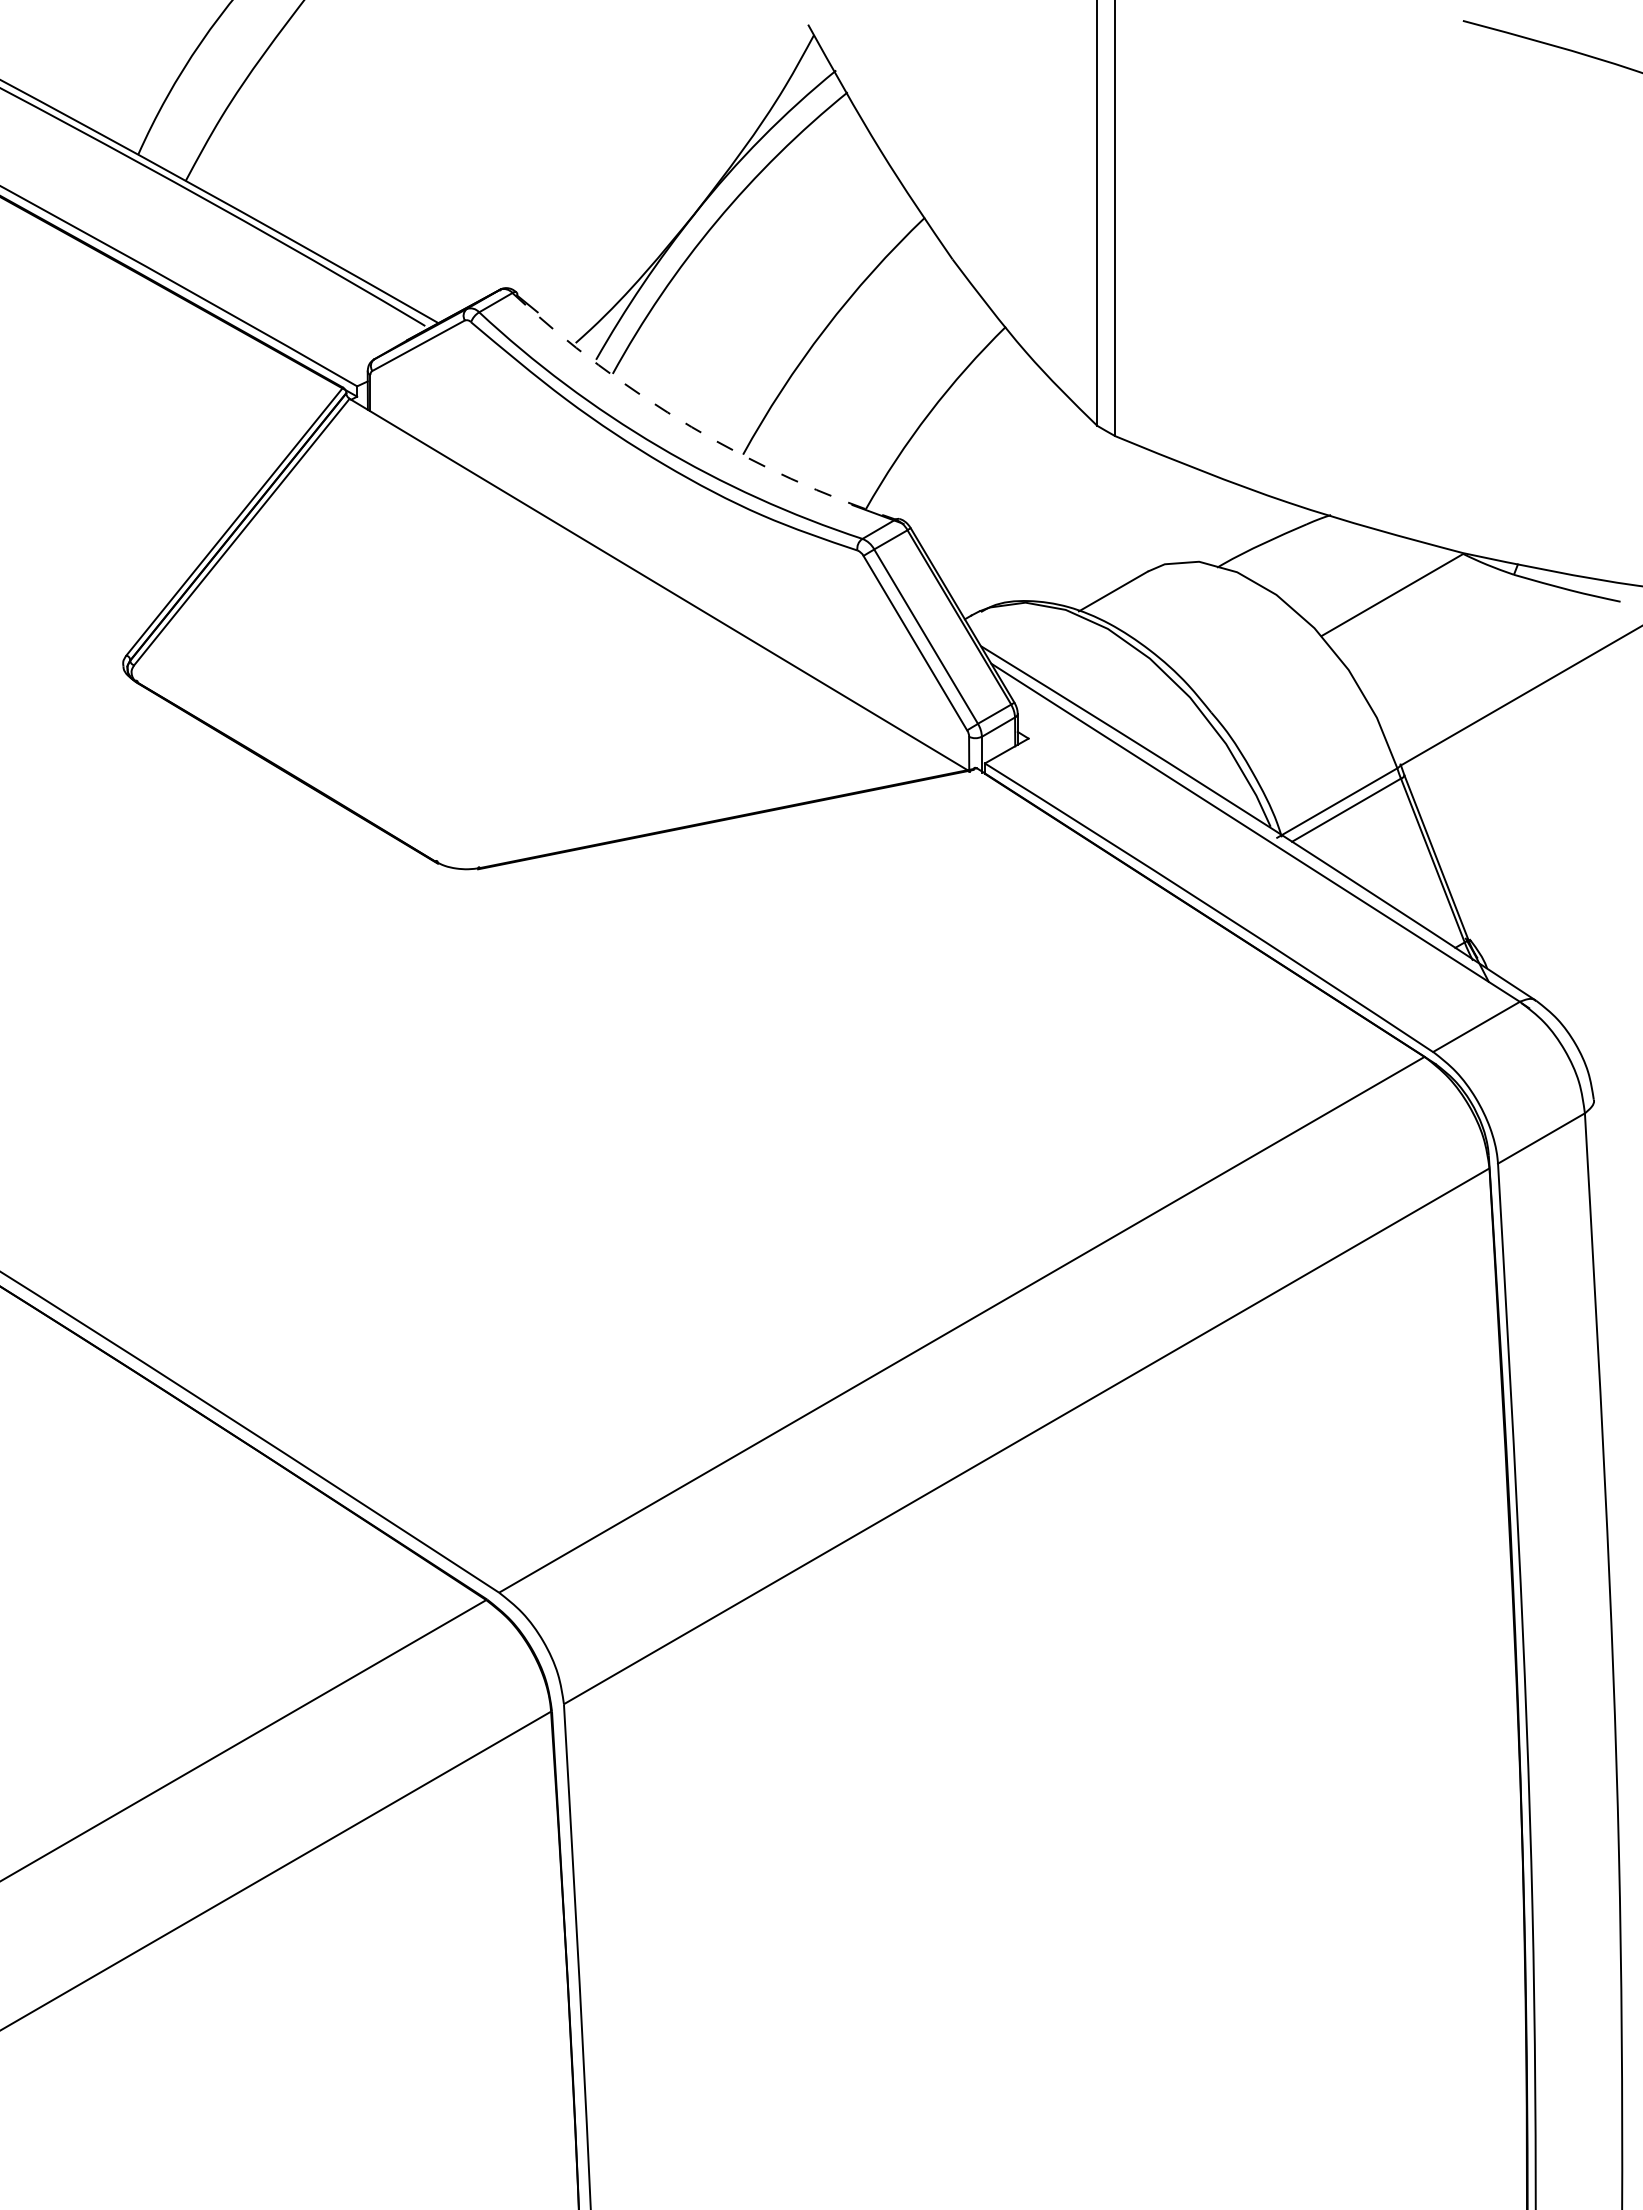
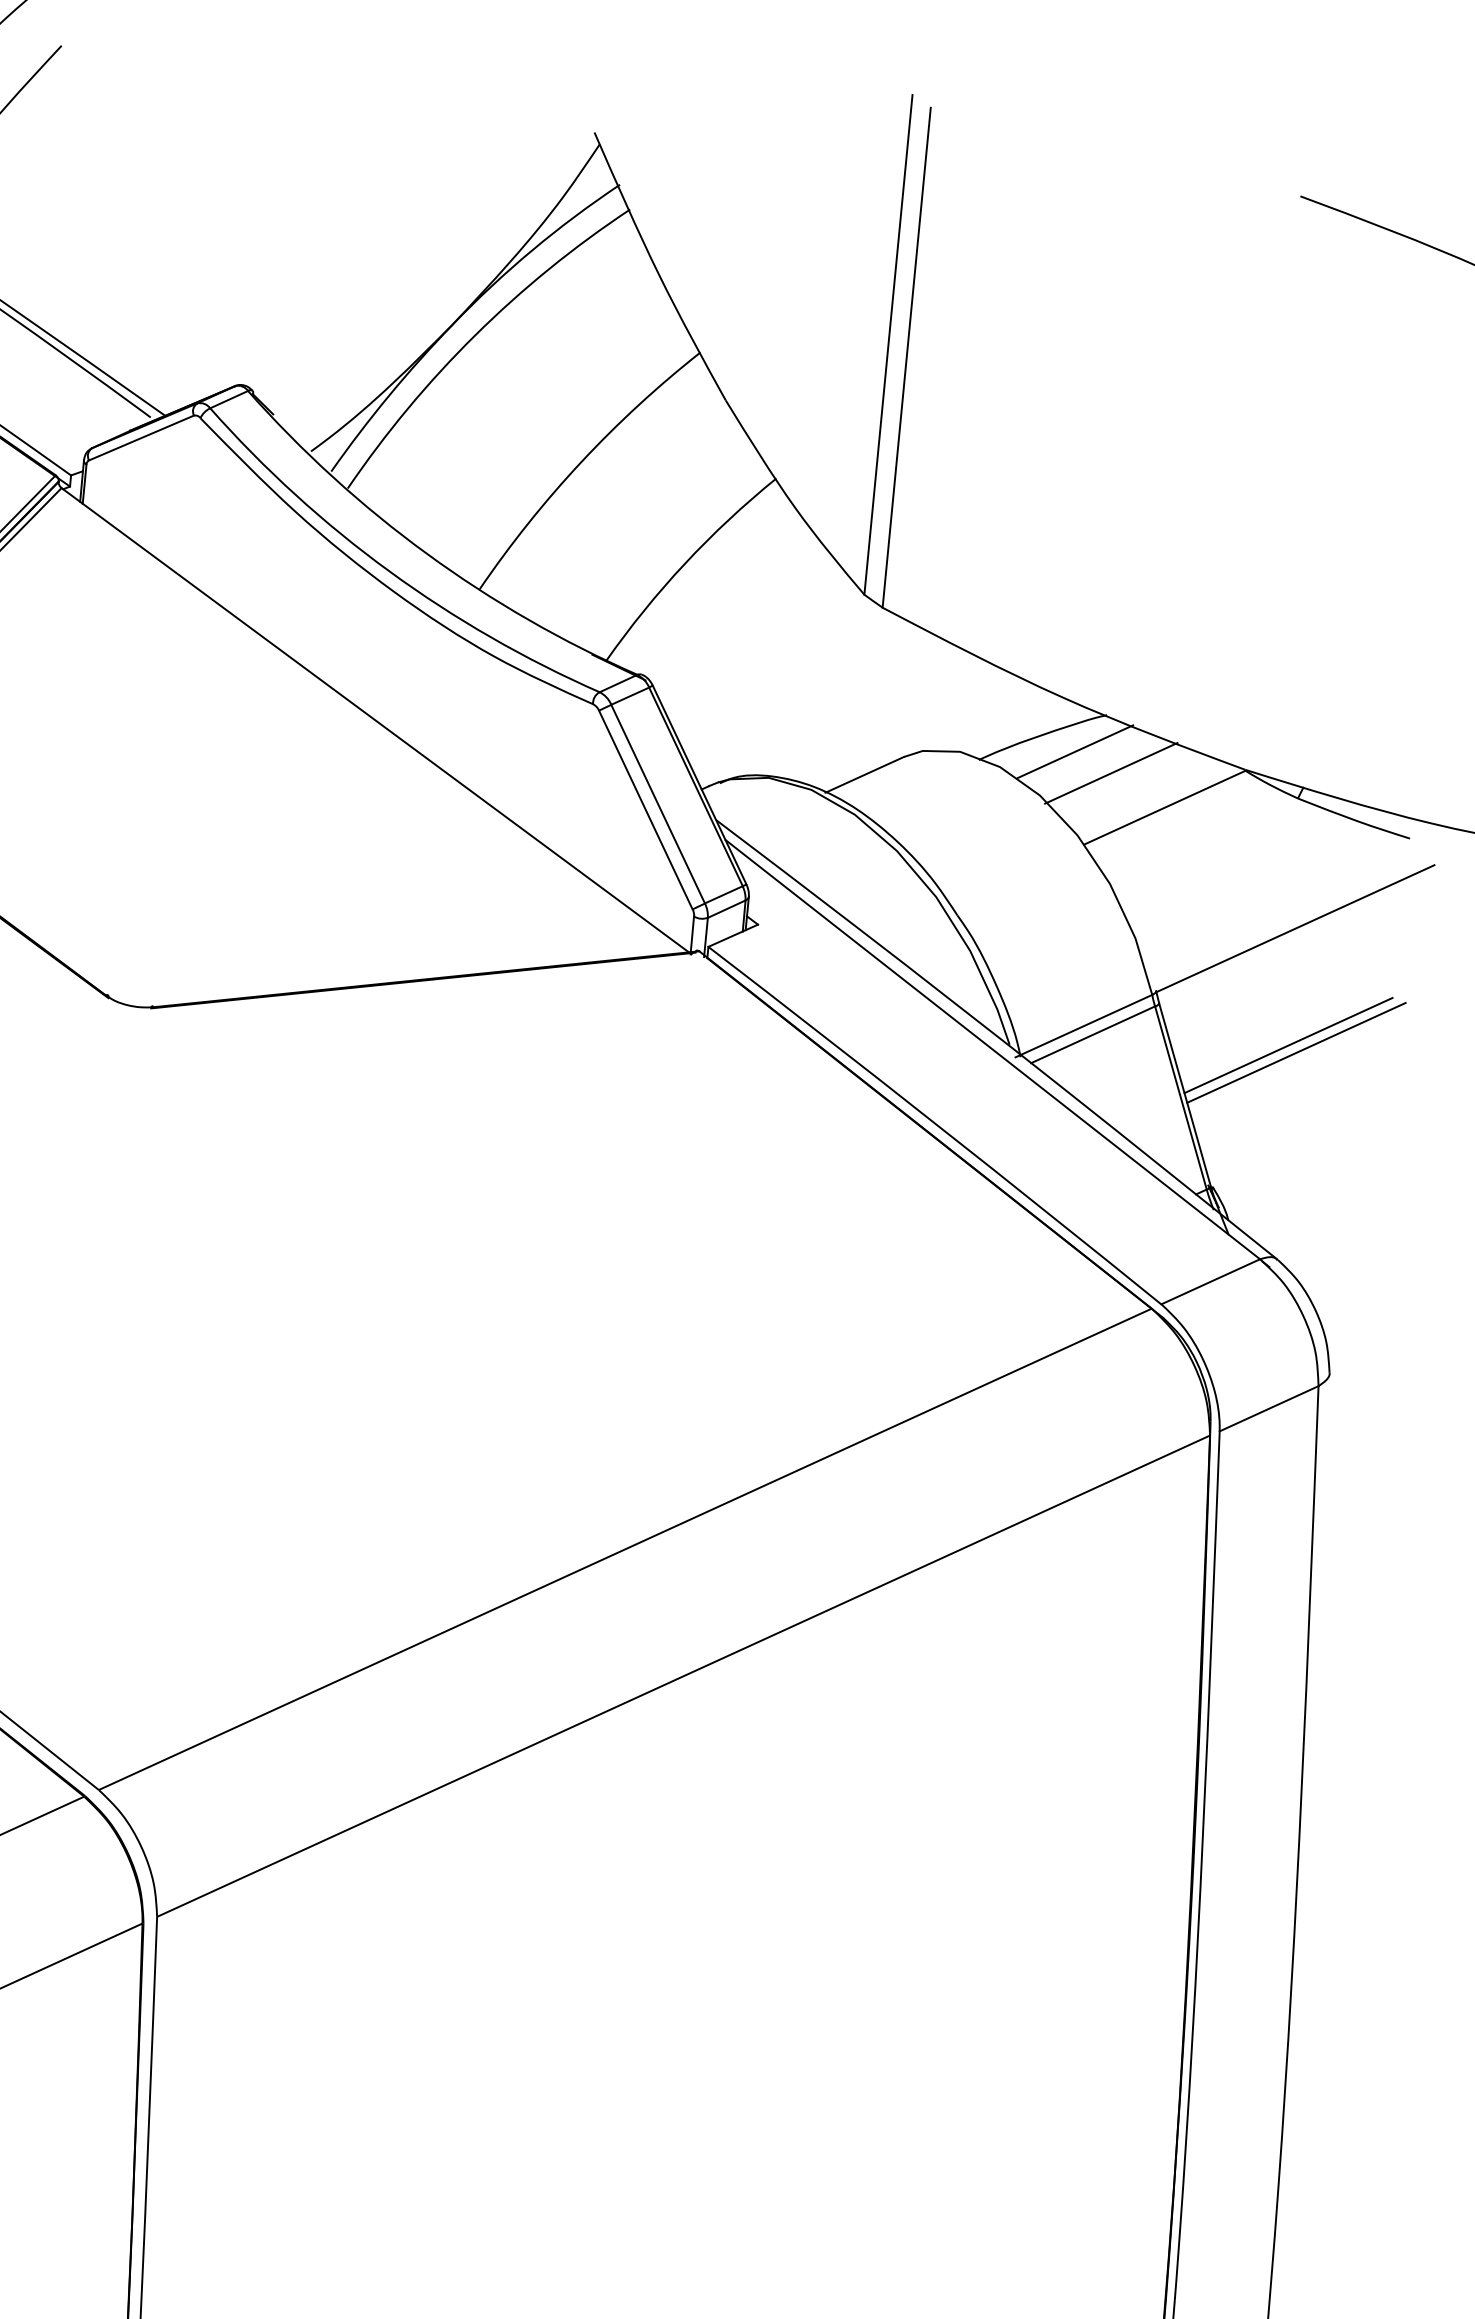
arc: (691, 427) -> (427, 554), dashed -> solid
line: (1304, 551) -> (1074, 751), added
line: (1339, 567) -> (1110, 772), added
line: (1526, 802) -> (1287, 1045), added
line: (1535, 808) -> (1296, 1052), added

